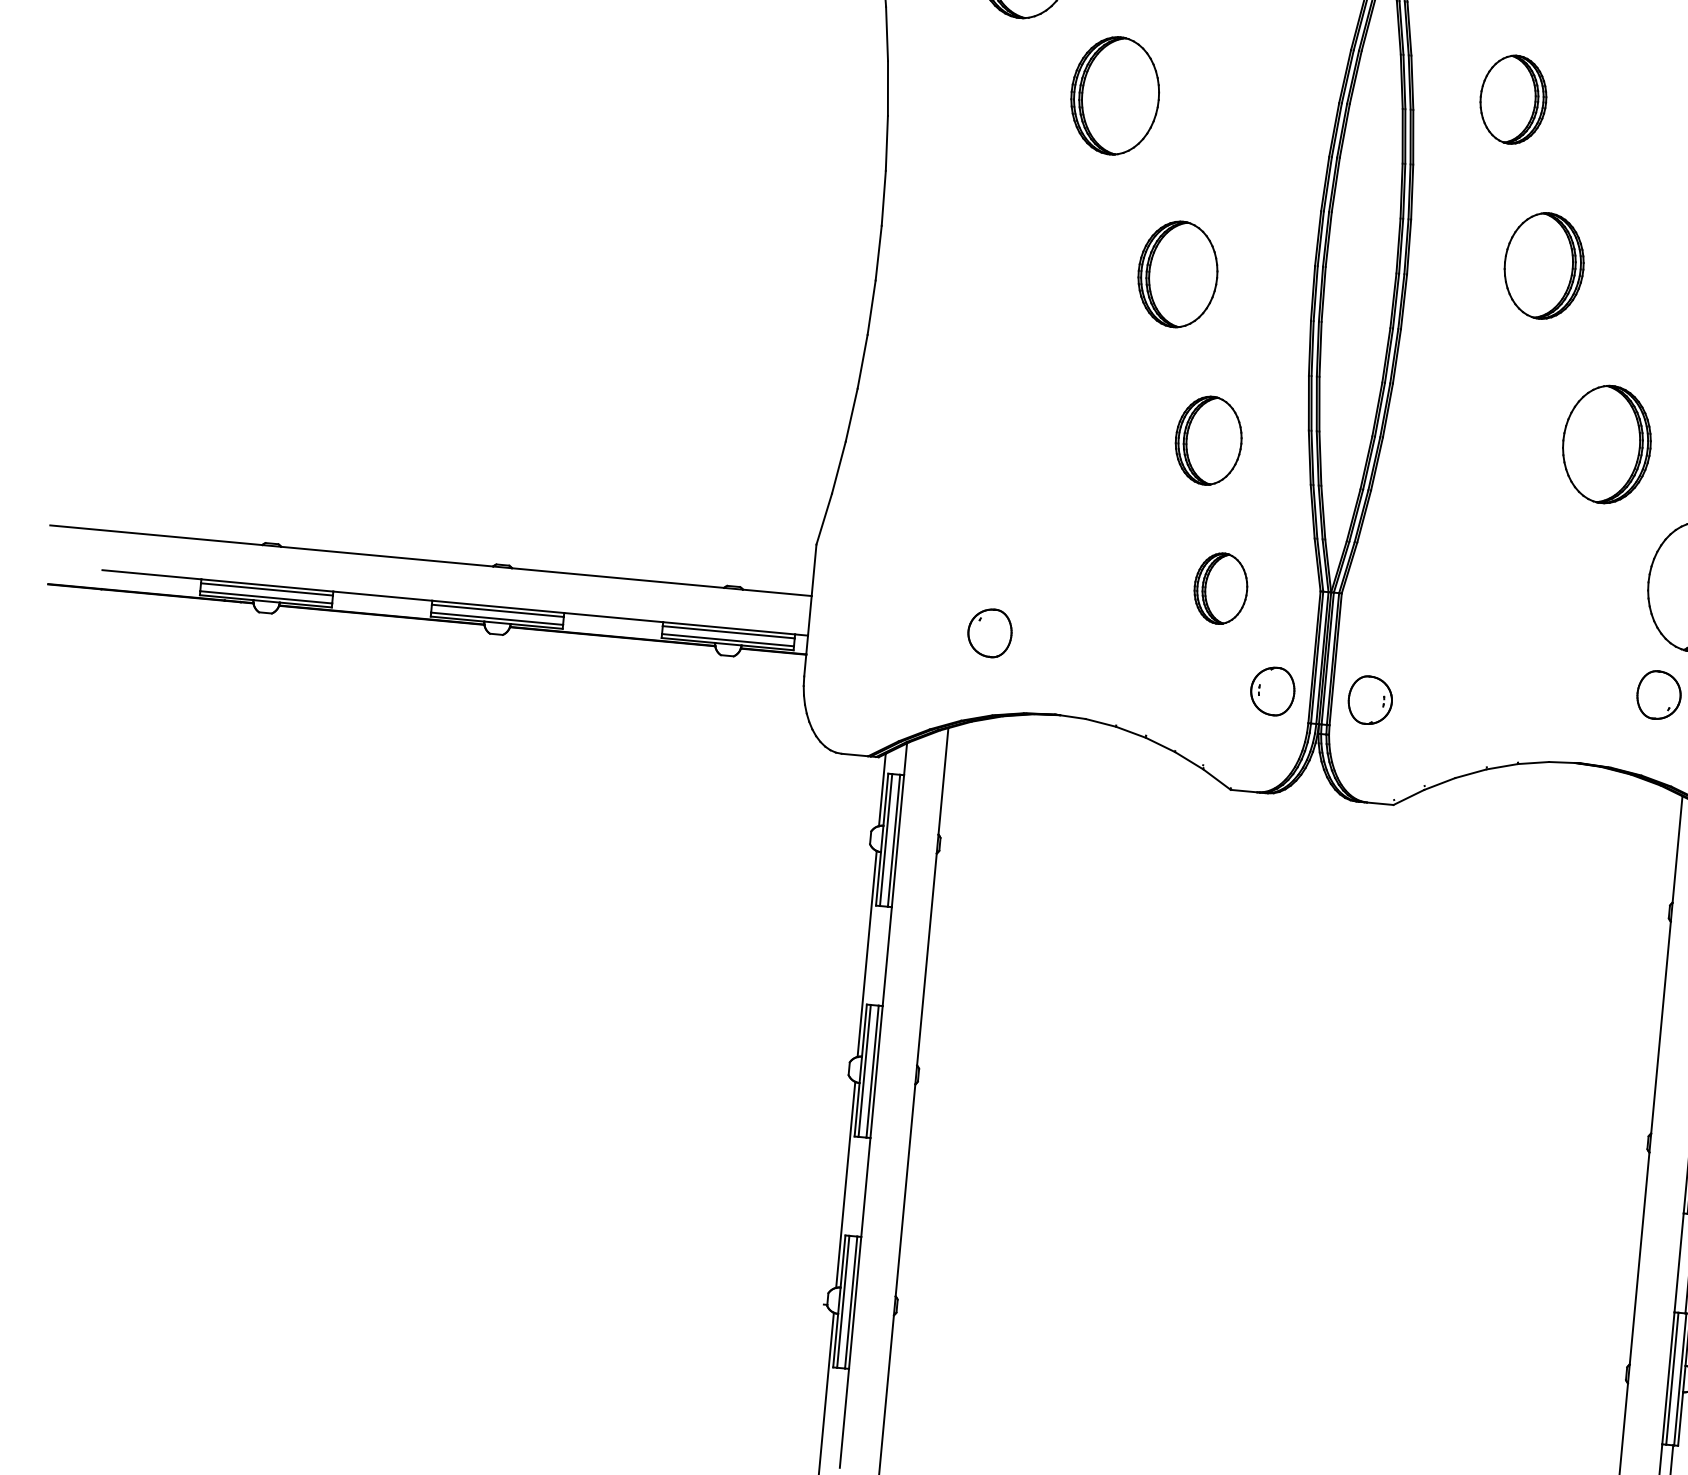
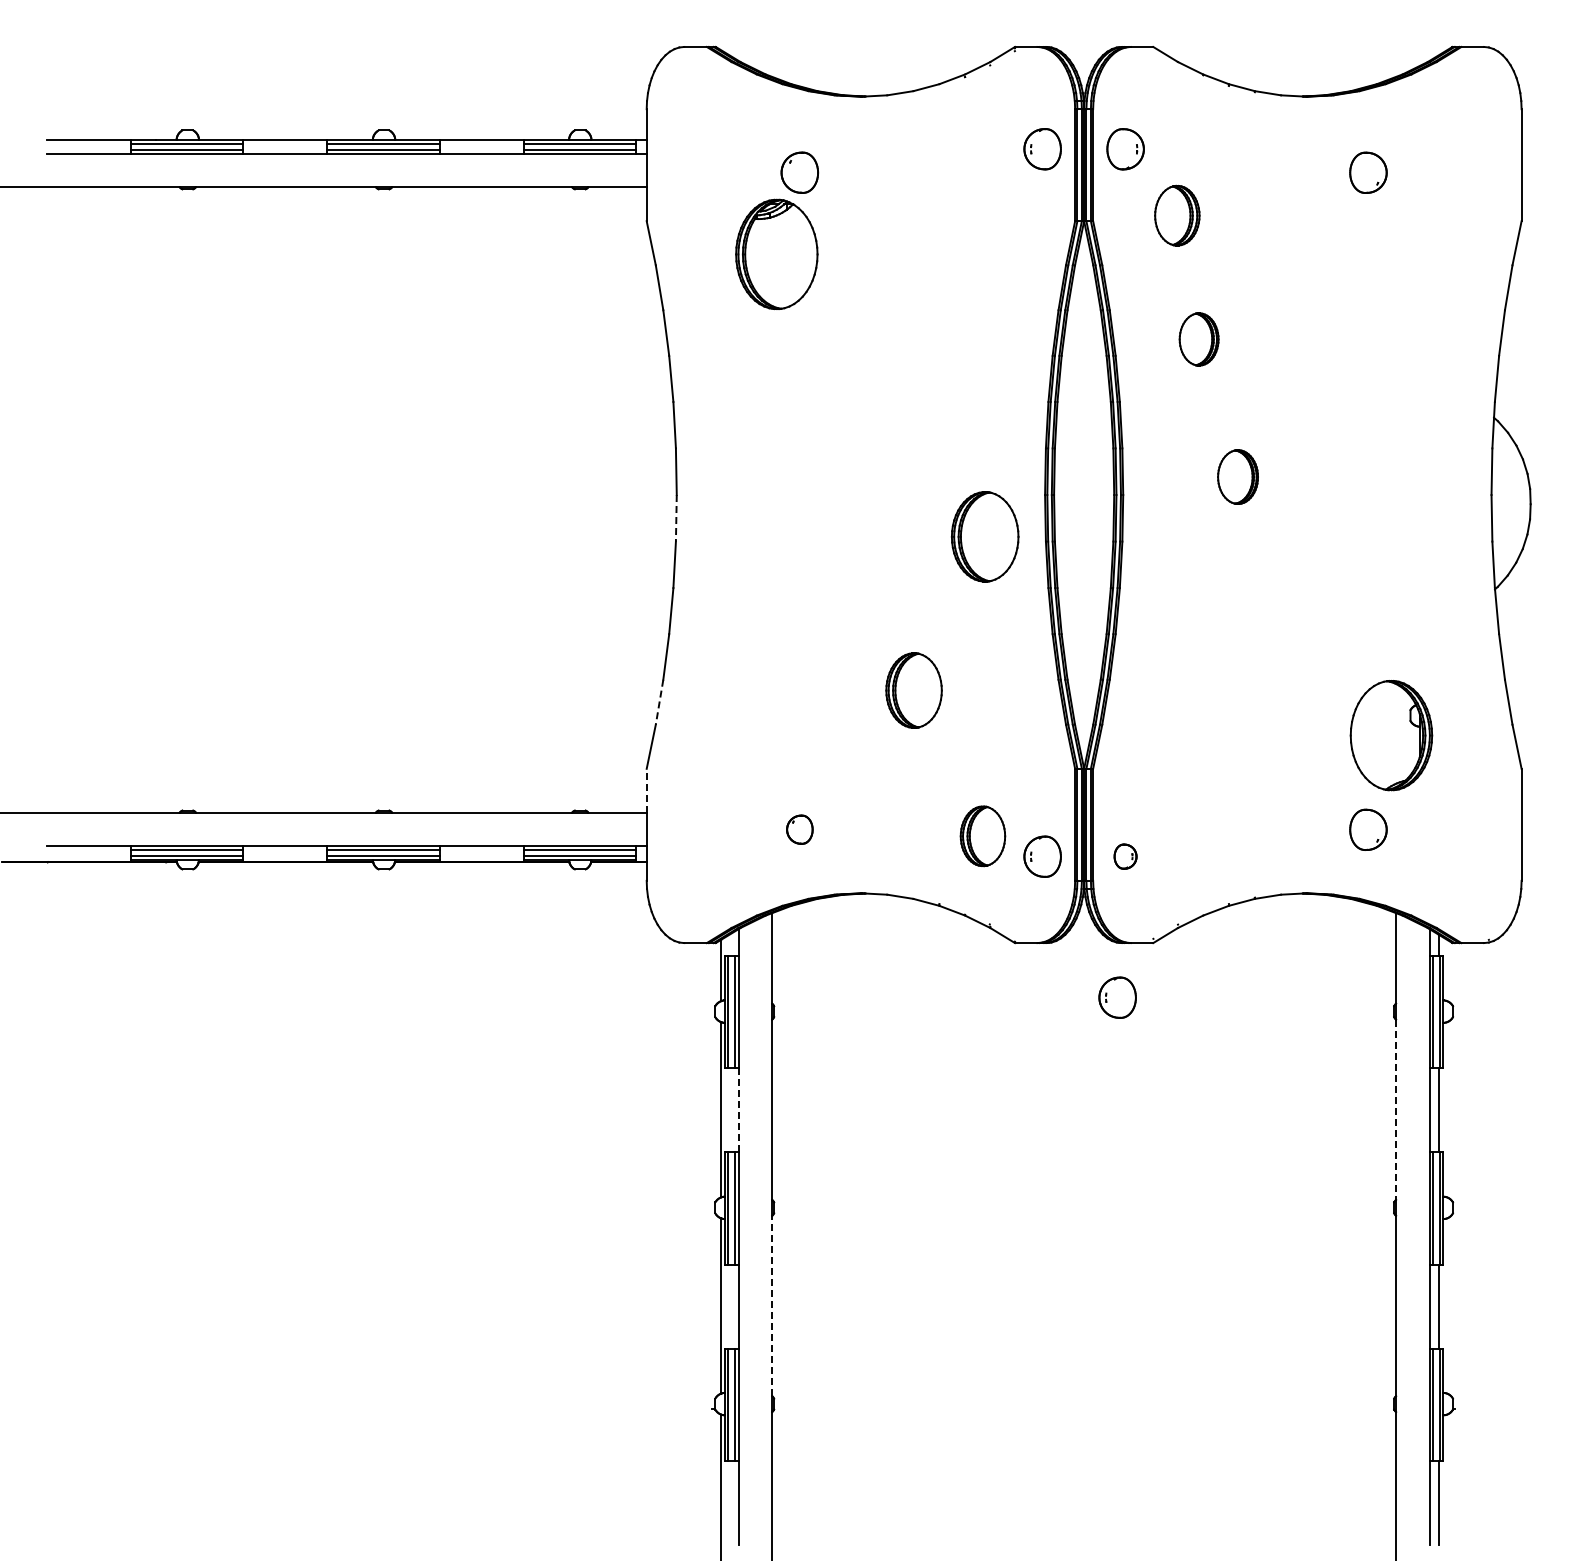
part: (1115, 94) -> (863, 366), removed
part: (1512, 99) -> (1198, 339), size x0.7
line: (878, 253) -> (676, 518), solid -> dashed
part: (1543, 265) -> (1237, 476), size x0.6
part: (1177, 273) -> (984, 536), moved
part: (1208, 440) -> (913, 690), moved
part: (1606, 444) -> (1304, 622), removed
line: (838, 468) -> (659, 702), solid -> dashed
line: (813, 570) -> (646, 790), solid -> dashed
part: (1220, 588) -> (982, 836), moved
part: (989, 632) -> (799, 829), size x0.7
part: (1370, 700) -> (1125, 856), size x0.6
part: (1345, 865) -> (1117, 997), added
line: (887, 956) -> (738, 1110), solid -> dashed
line: (1661, 1028) -> (1396, 1110), solid -> dashed
line: (905, 1189) -> (772, 1305), solid -> dashed

